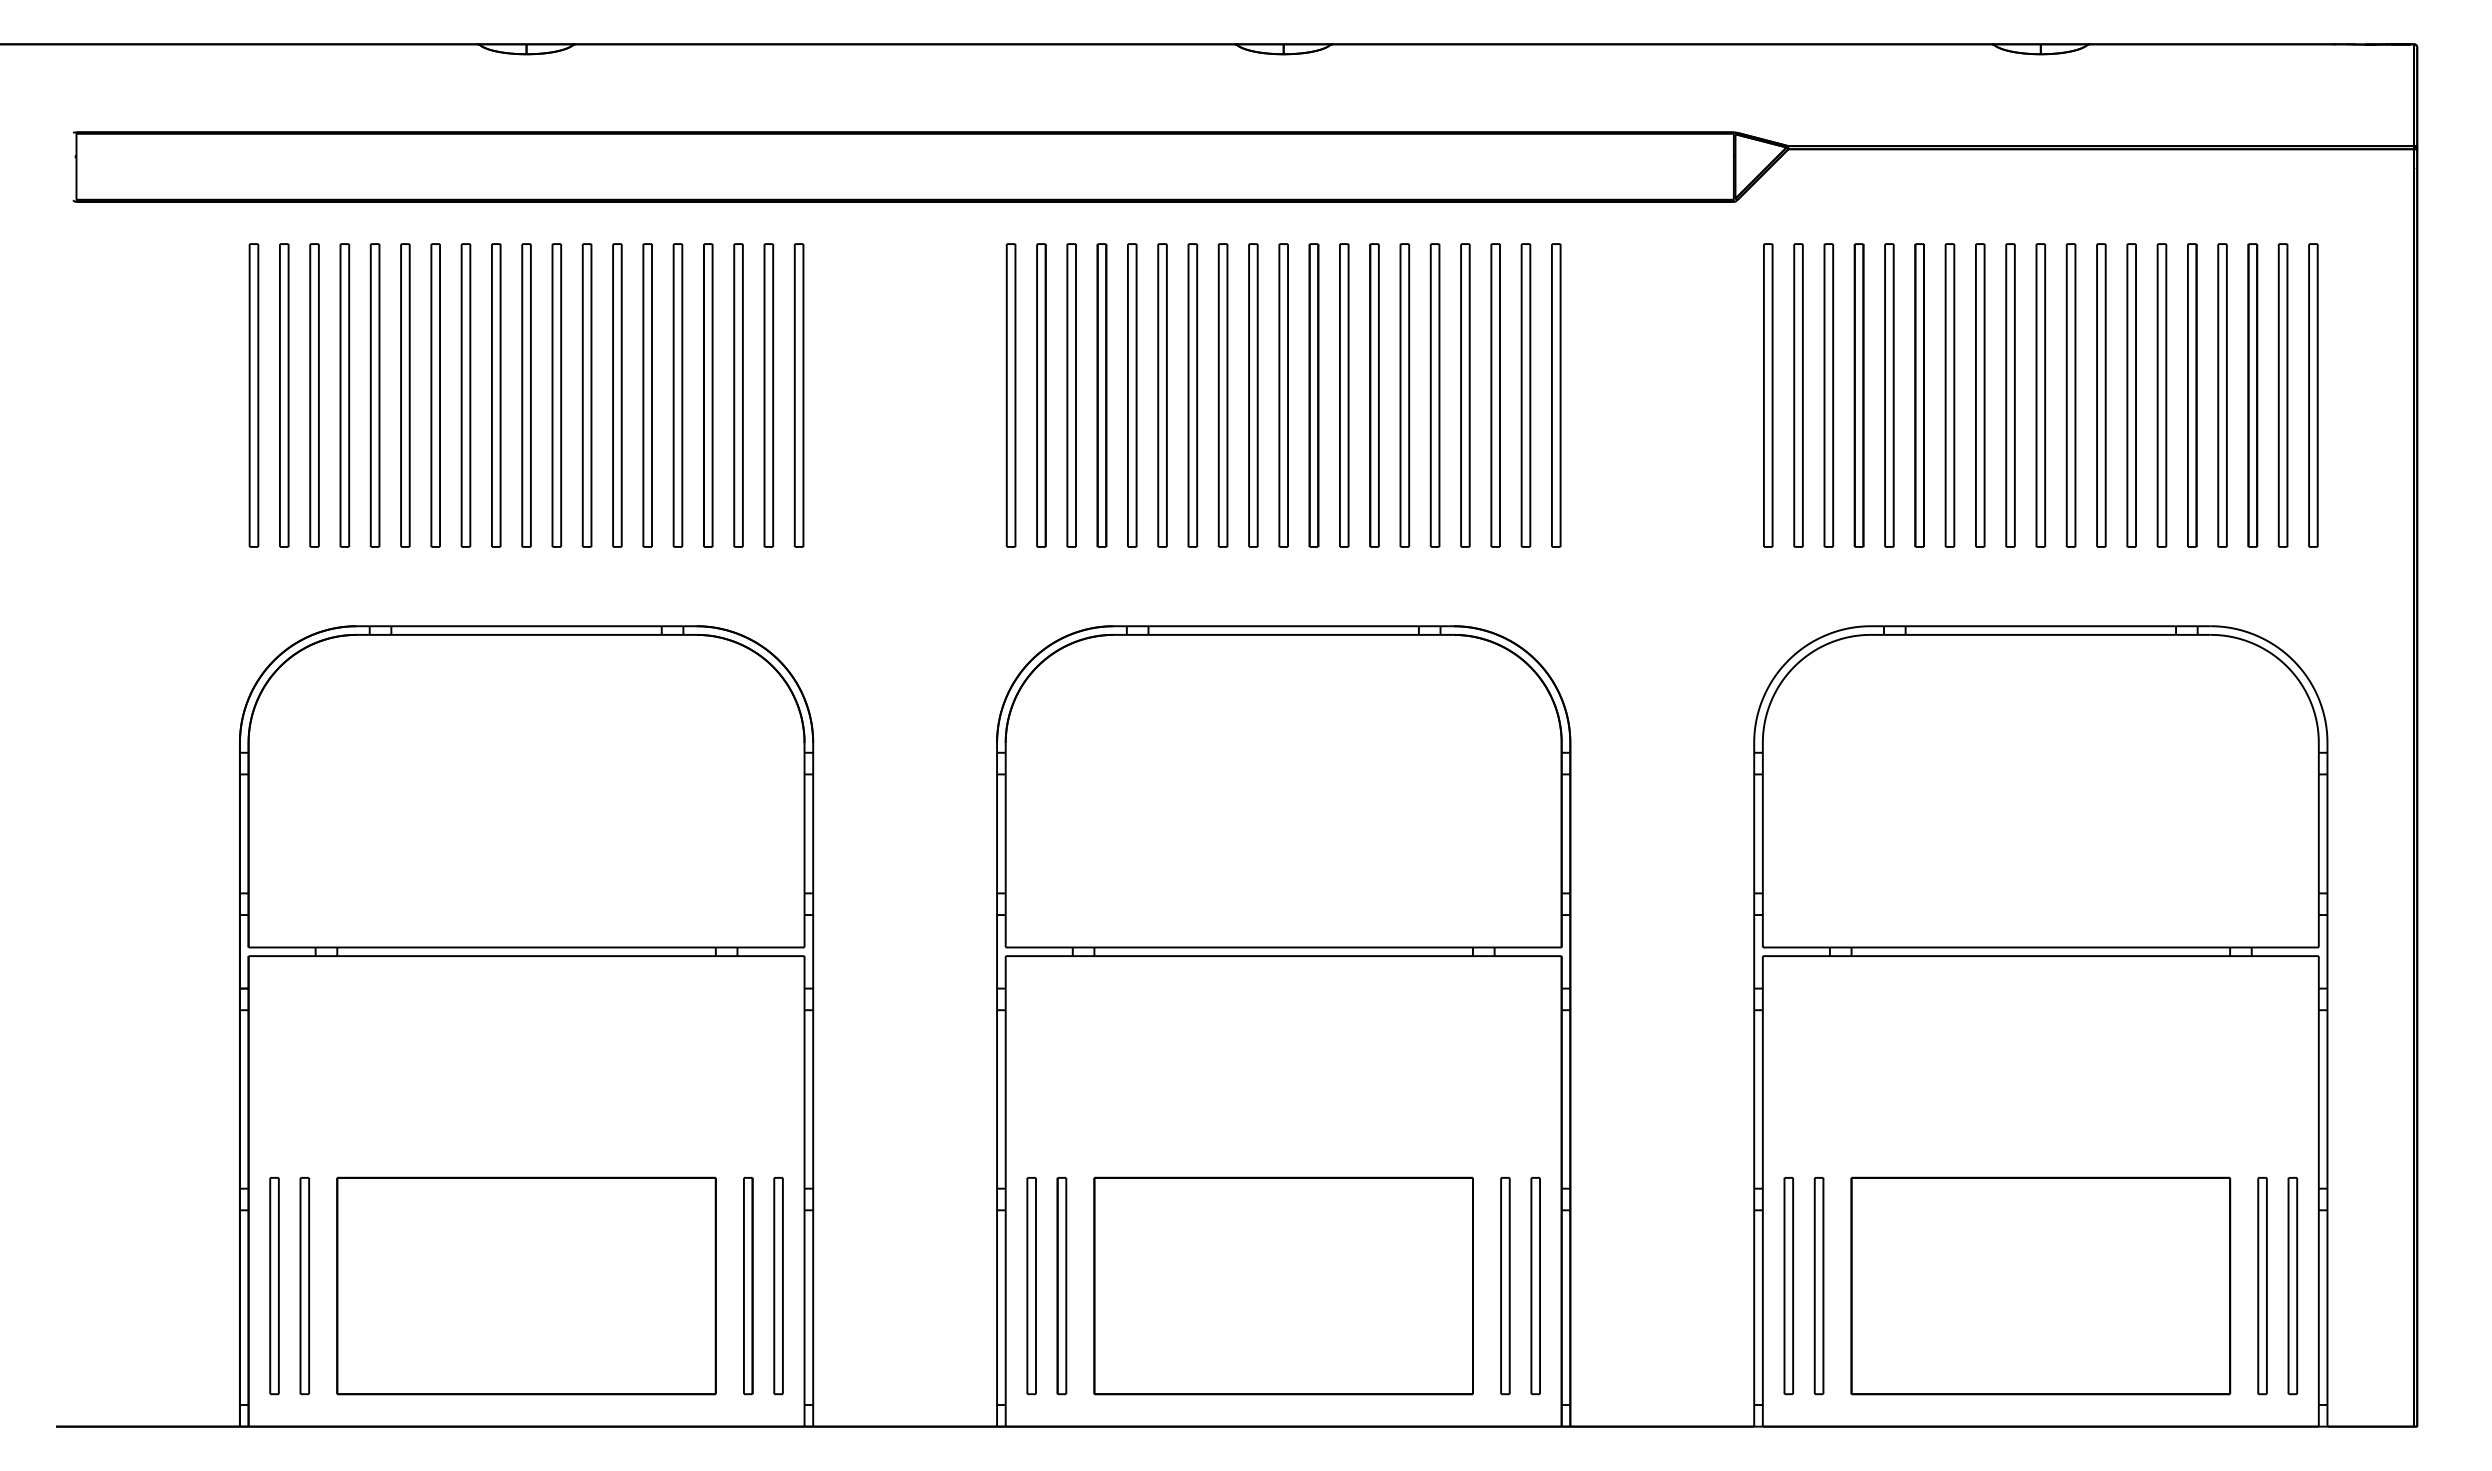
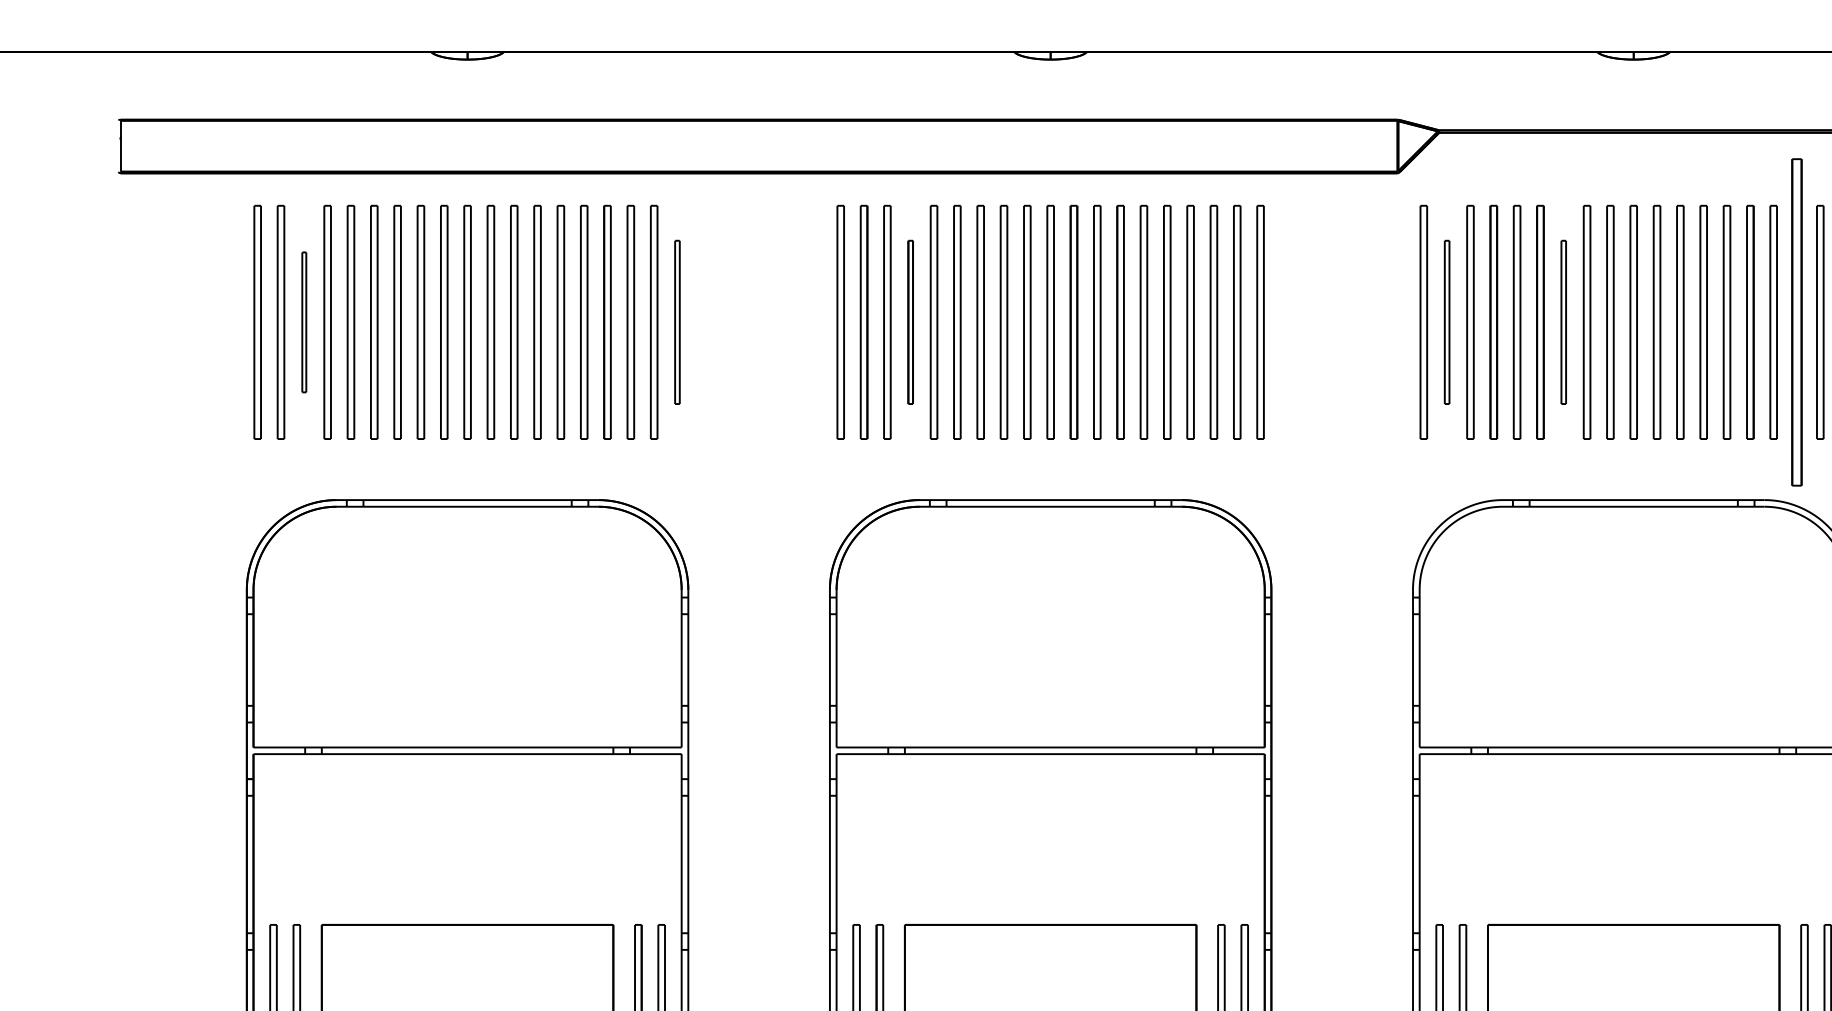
part: (314, 395) -> (304, 322), size x0.6
part: (798, 395) -> (677, 322), size x0.7
part: (1101, 395) -> (910, 322), size x0.7
part: (1798, 395) -> (1447, 322), size x0.7
part: (1949, 395) -> (1563, 322), size x0.7
part: (2252, 395) -> (1796, 322), size x1.4

